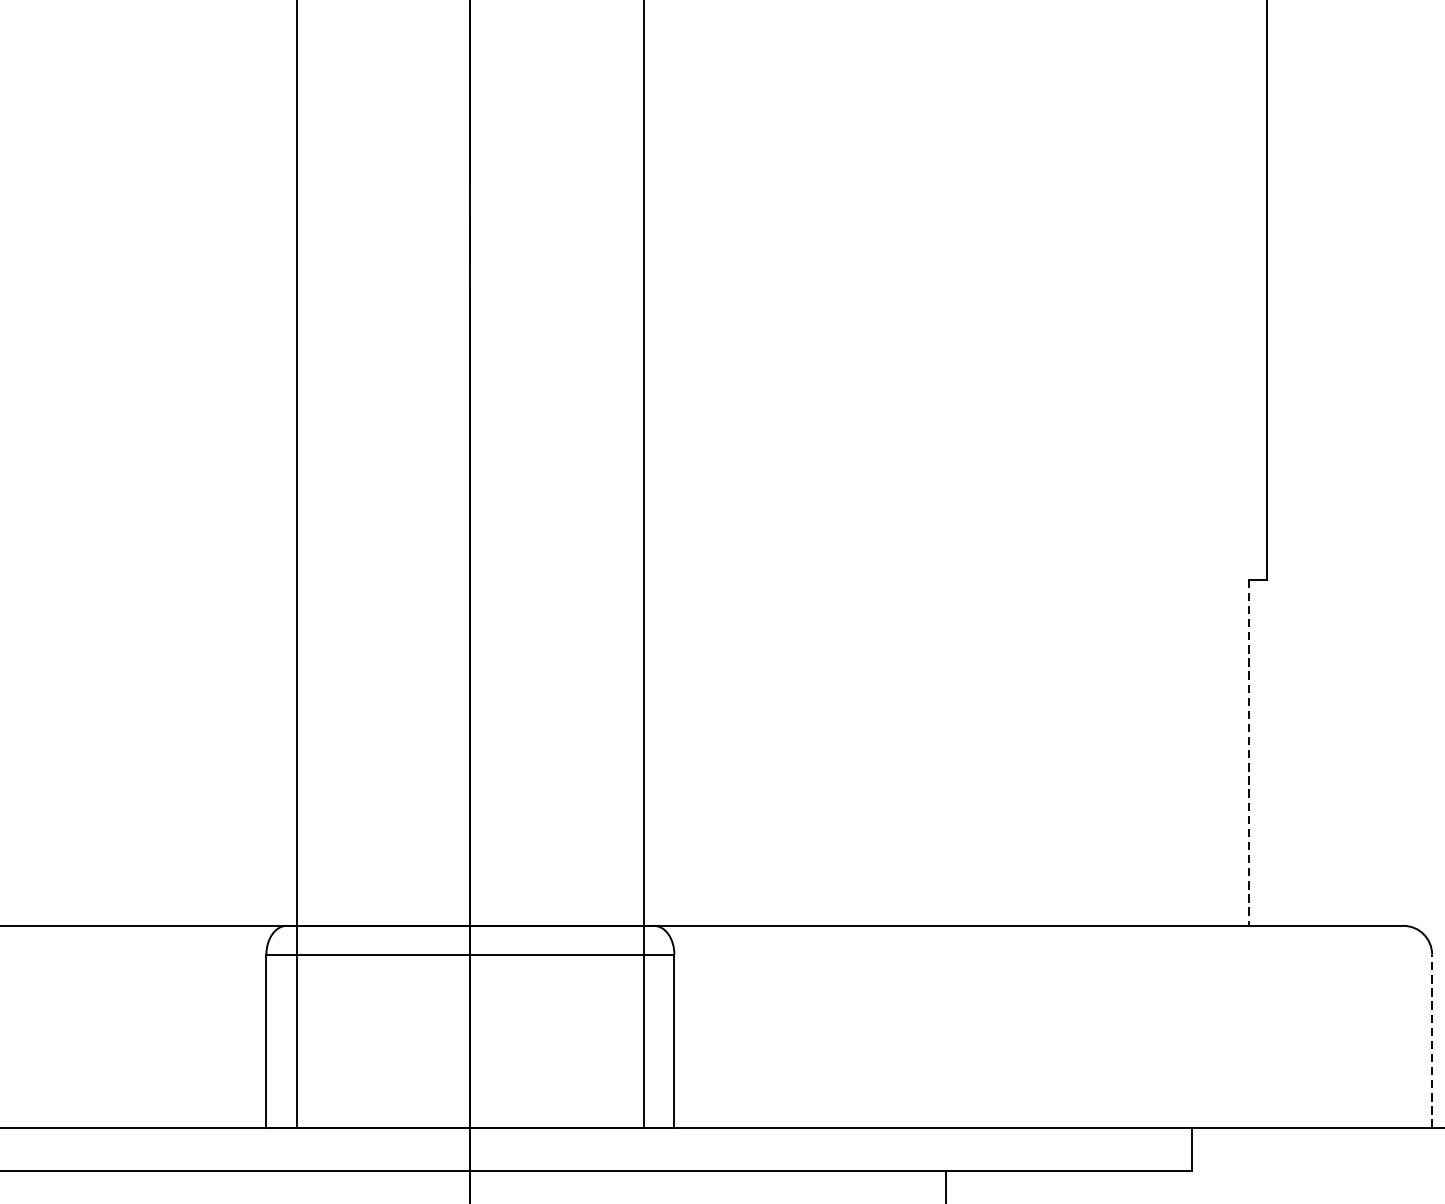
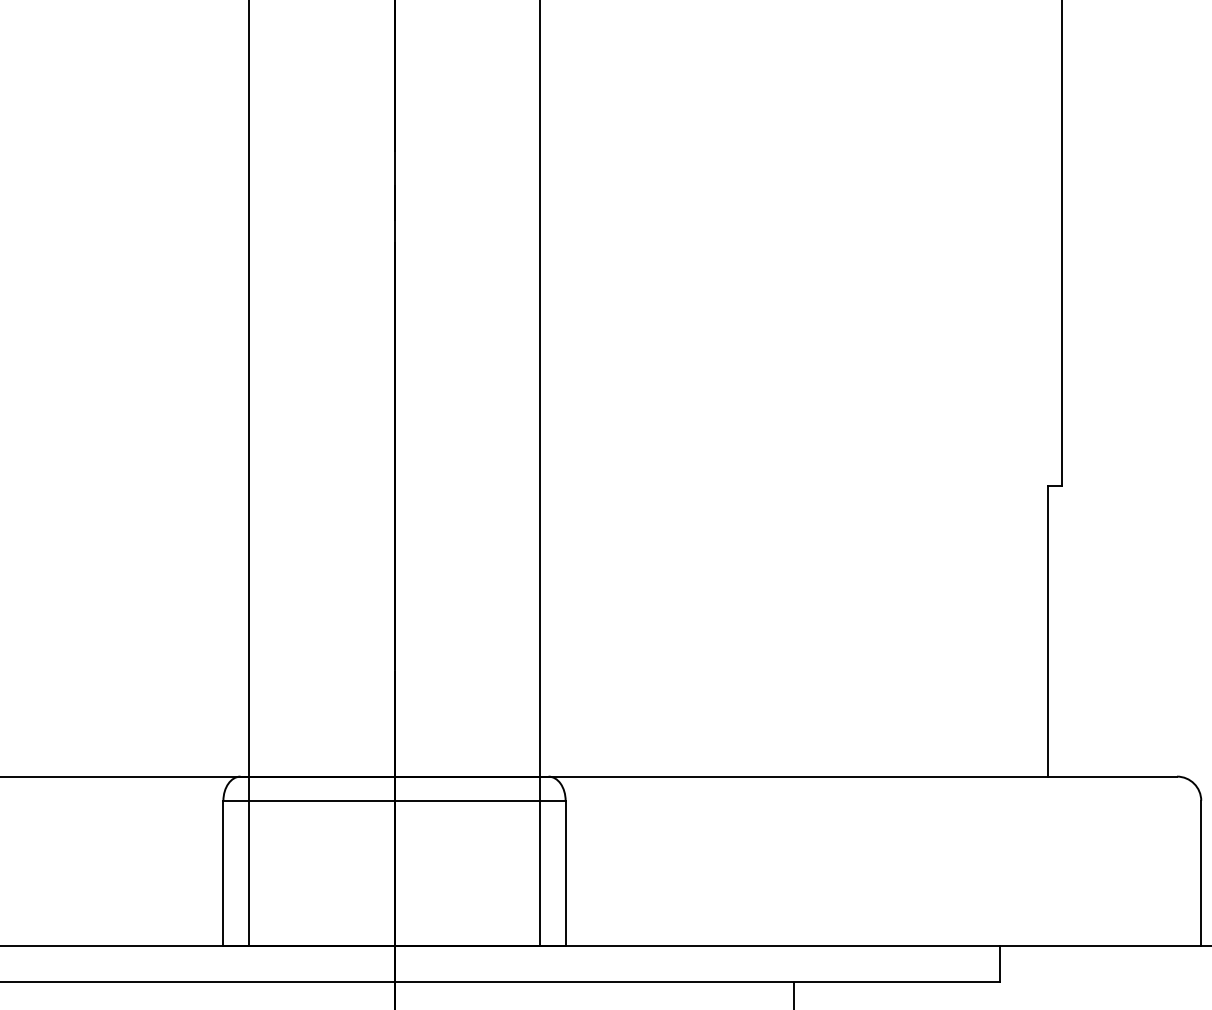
line: (1248, 752) -> (1047, 631), dashed -> solid
line: (1432, 1041) -> (1201, 873), dashed -> solid

